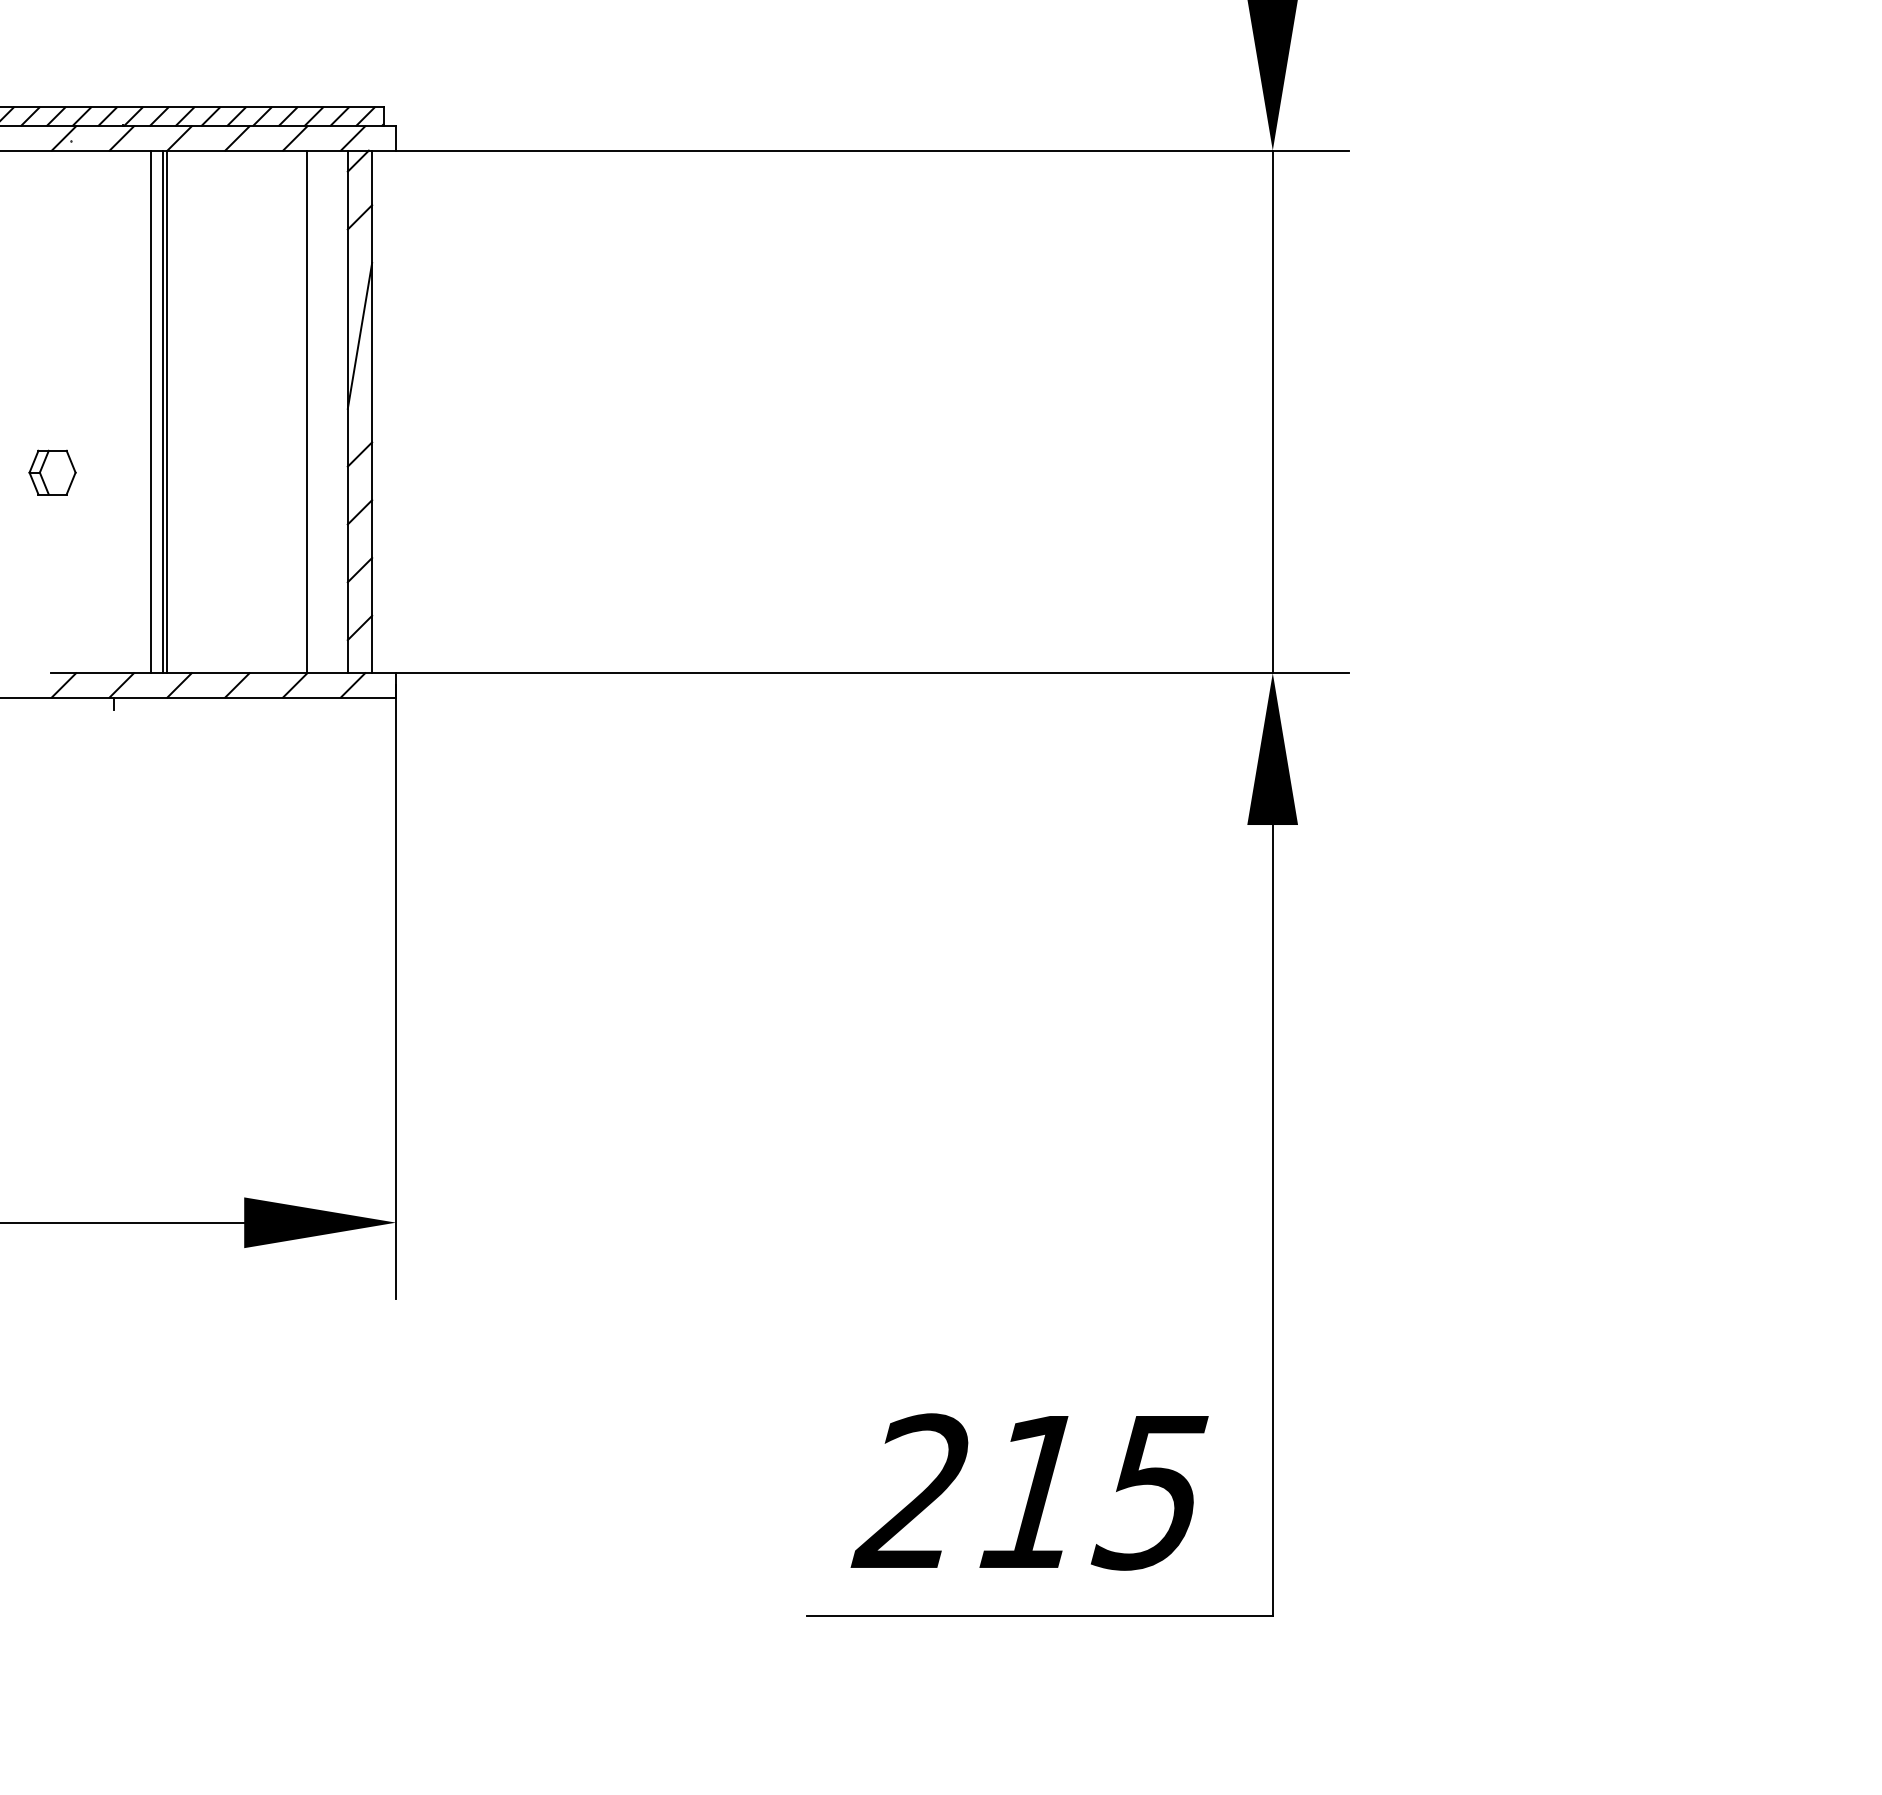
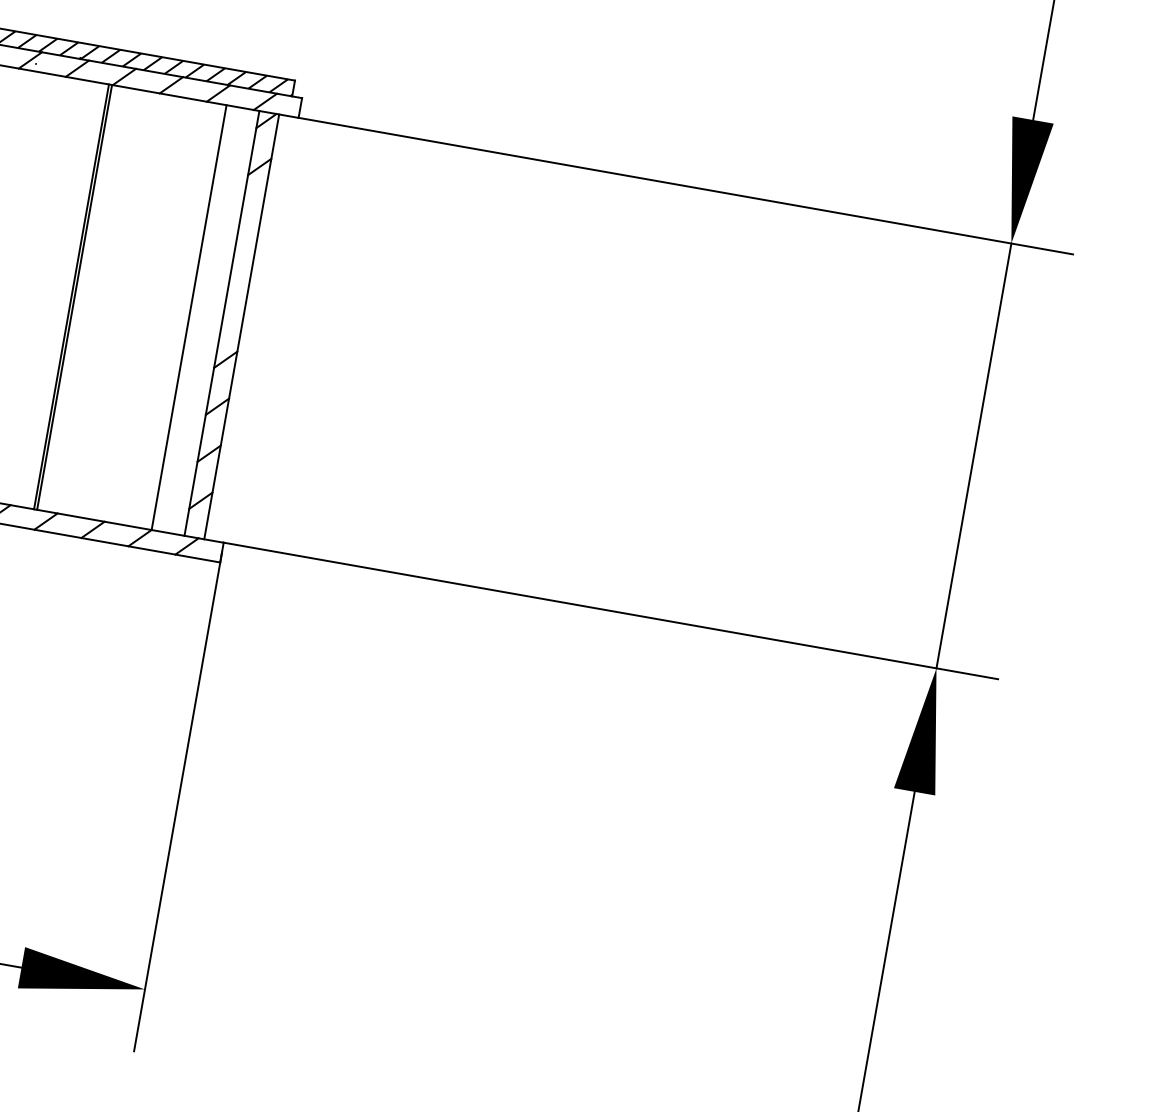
line: (359, 335) -> (242, 262), removed
line: (150, 411) -> (61, 294), removed

